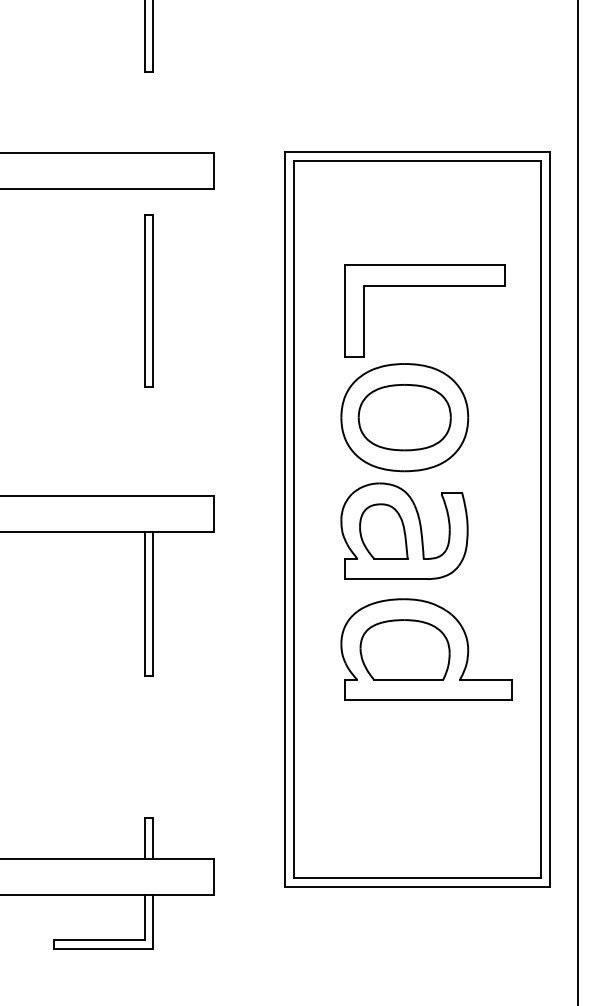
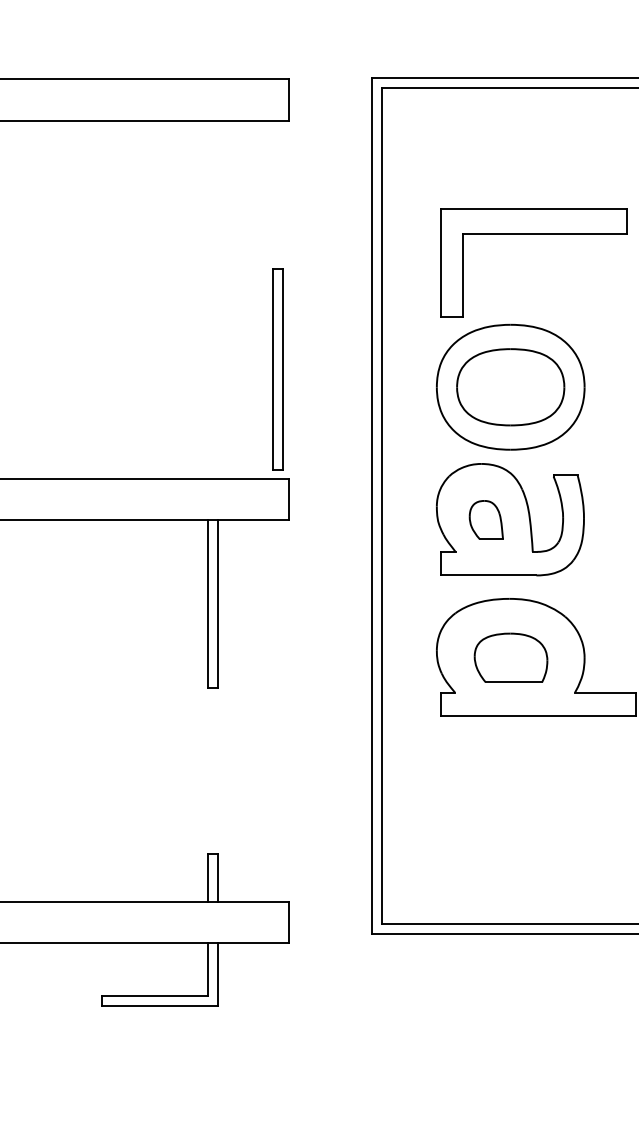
part: (148, 300) -> (277, 369), moved
part: (383, 531) -> (485, 519), size x0.6
part: (404, 649) -> (510, 657), size x0.7

